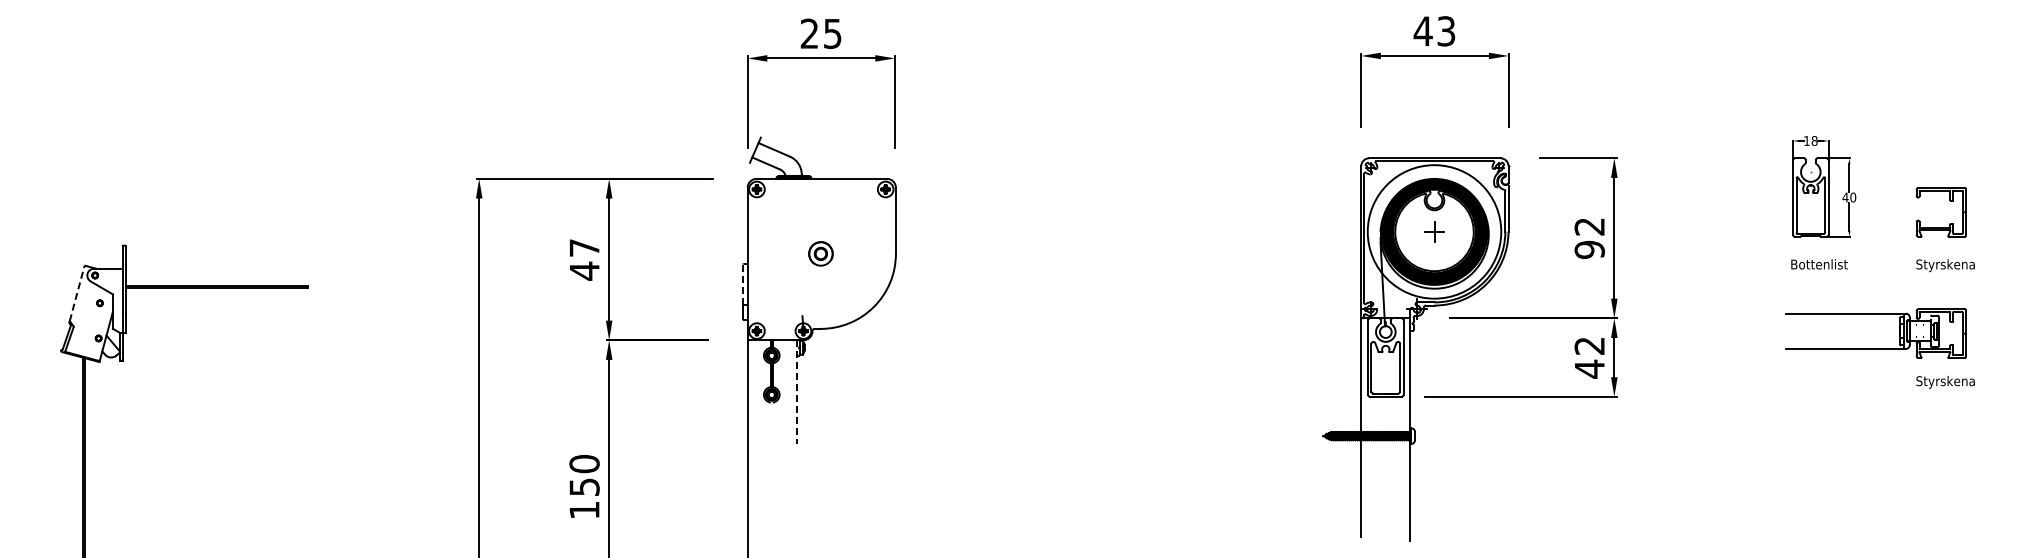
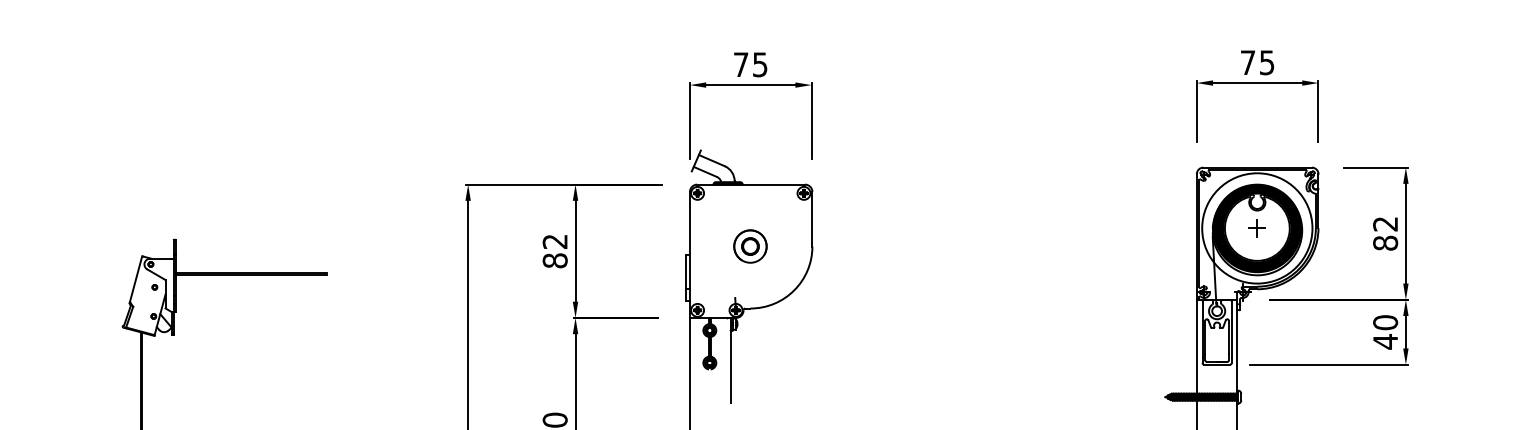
text: (1434, 31) -> (1257, 62), 43 -> 75
text: (809, 33) -> (741, 64), 25 -> 75
text: (1589, 249) -> (1385, 242), 92 -> 82
part: (820, 253) -> (750, 246), size x1.67
text: (584, 259) -> (555, 251), 47 -> 82
line: (743, 284) -> (686, 271), dashed -> solid
line: (77, 293) -> (136, 279), dashed -> solid
text: (1589, 345) -> (1385, 322), 42 -> 40
line: (796, 392) -> (730, 361), dashed -> solid

